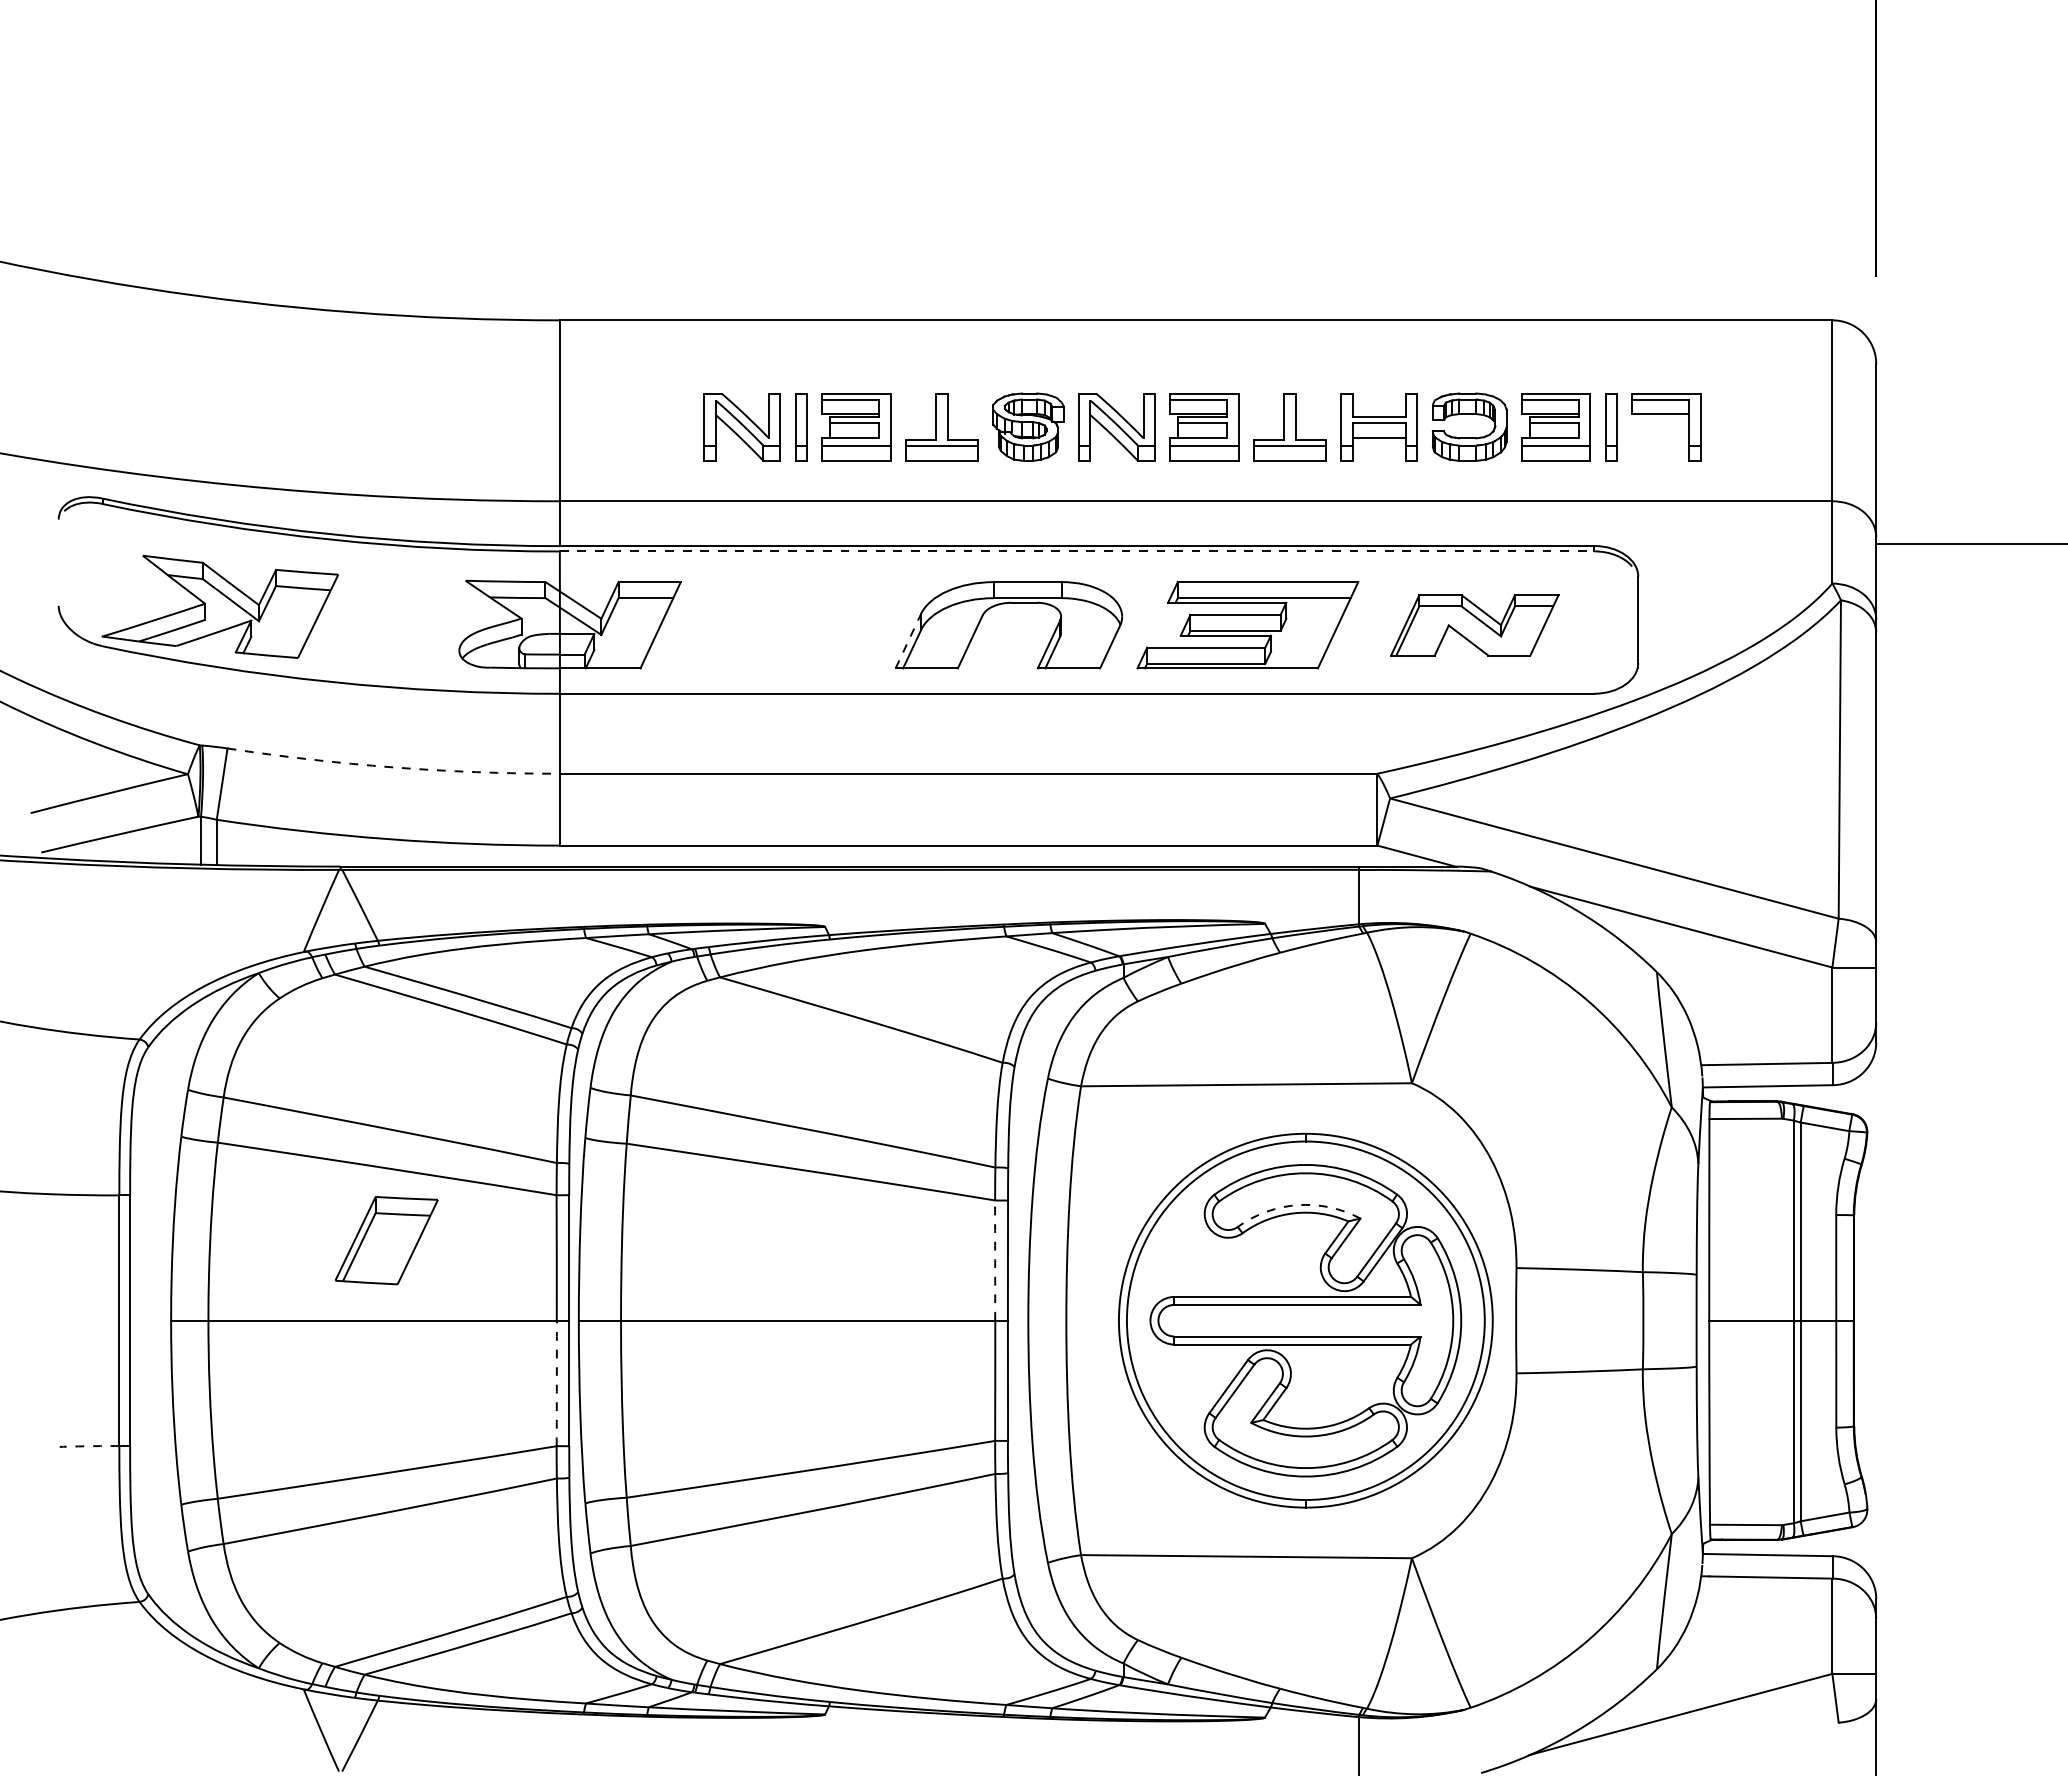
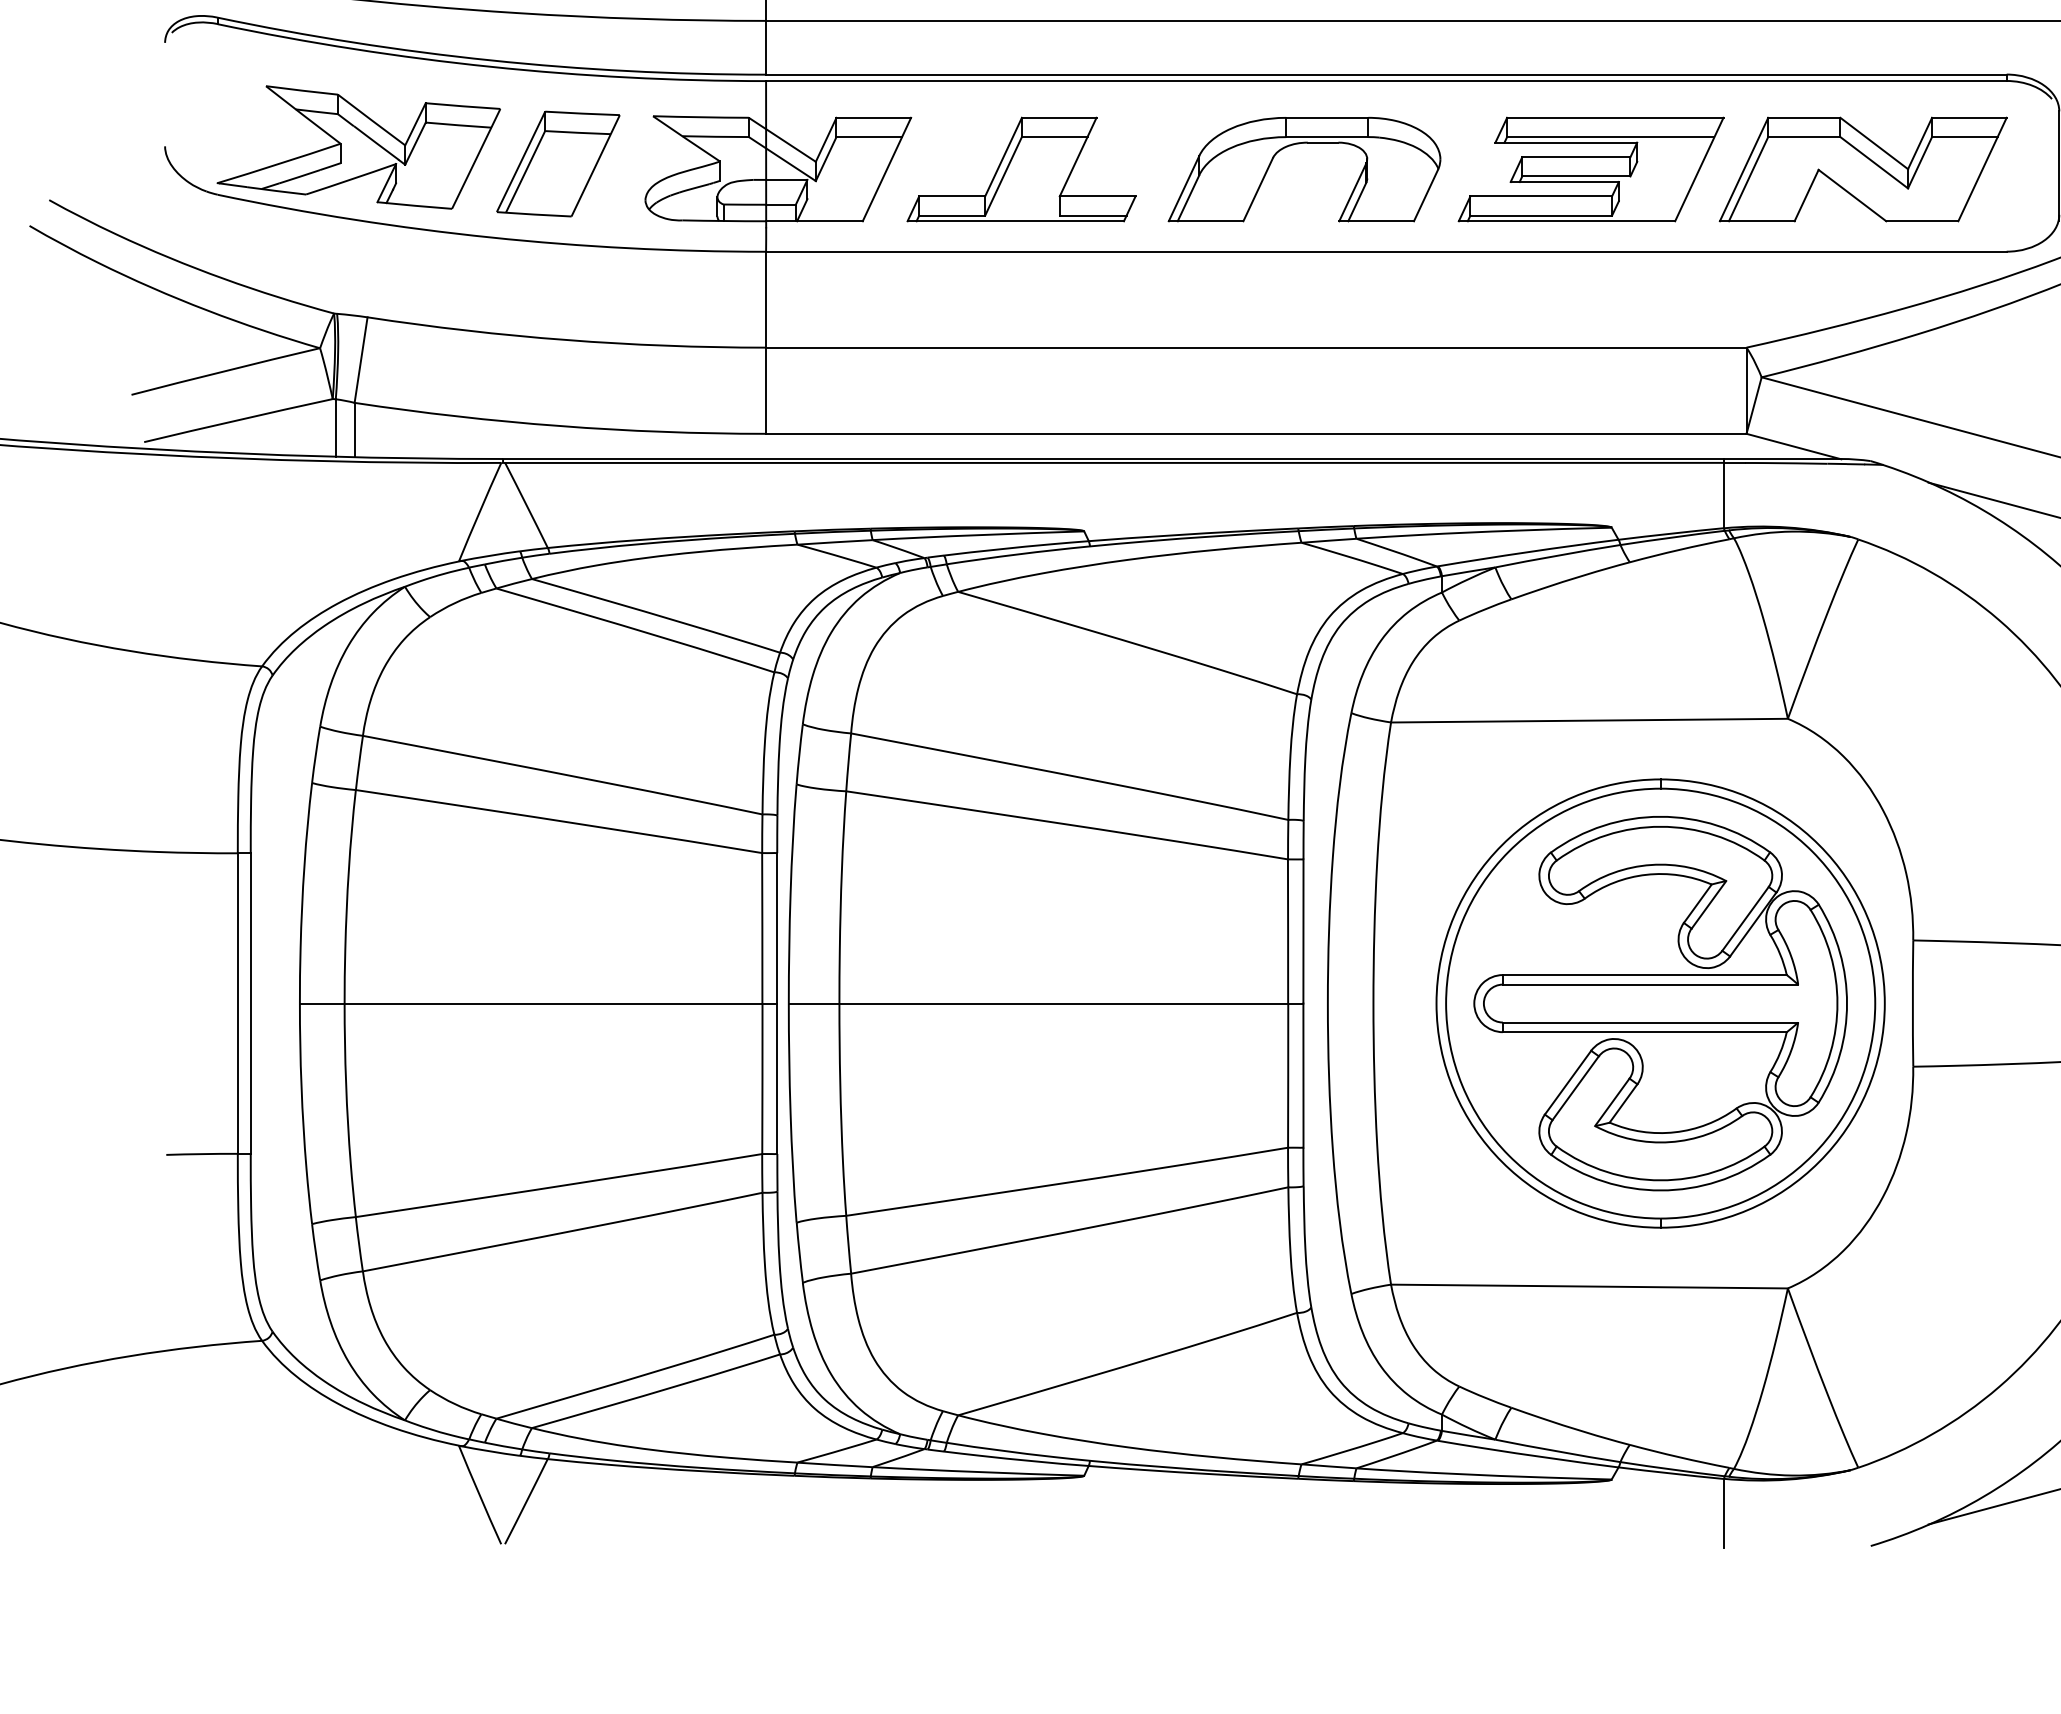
line: (1077, 551) -> (1386, 81), dashed -> solid
part: (772, 625) -> (1021, 169), added
part: (1474, 625) -> (1862, 169), size x1.43
line: (908, 641) -> (1184, 189), dashed -> solid
arc: (393, 767) -> (566, 340), dashed -> solid
arc: (1297, 1205) -> (1650, 865), dashed -> solid
part: (386, 1240) -> (558, 163), moved
arc: (995, 1260) -> (1288, 931), dashed -> solid
arc: (556, 1383) -> (762, 1078), dashed -> solid
arc: (89, 1446) -> (202, 1154), dashed -> solid

